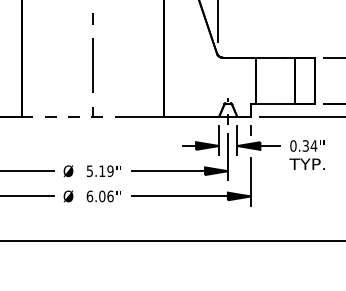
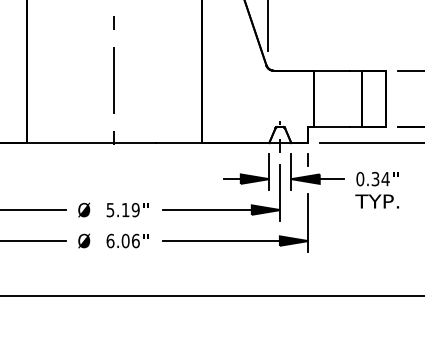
line: (74, 116) -> (91, 142), dashed -> solid

